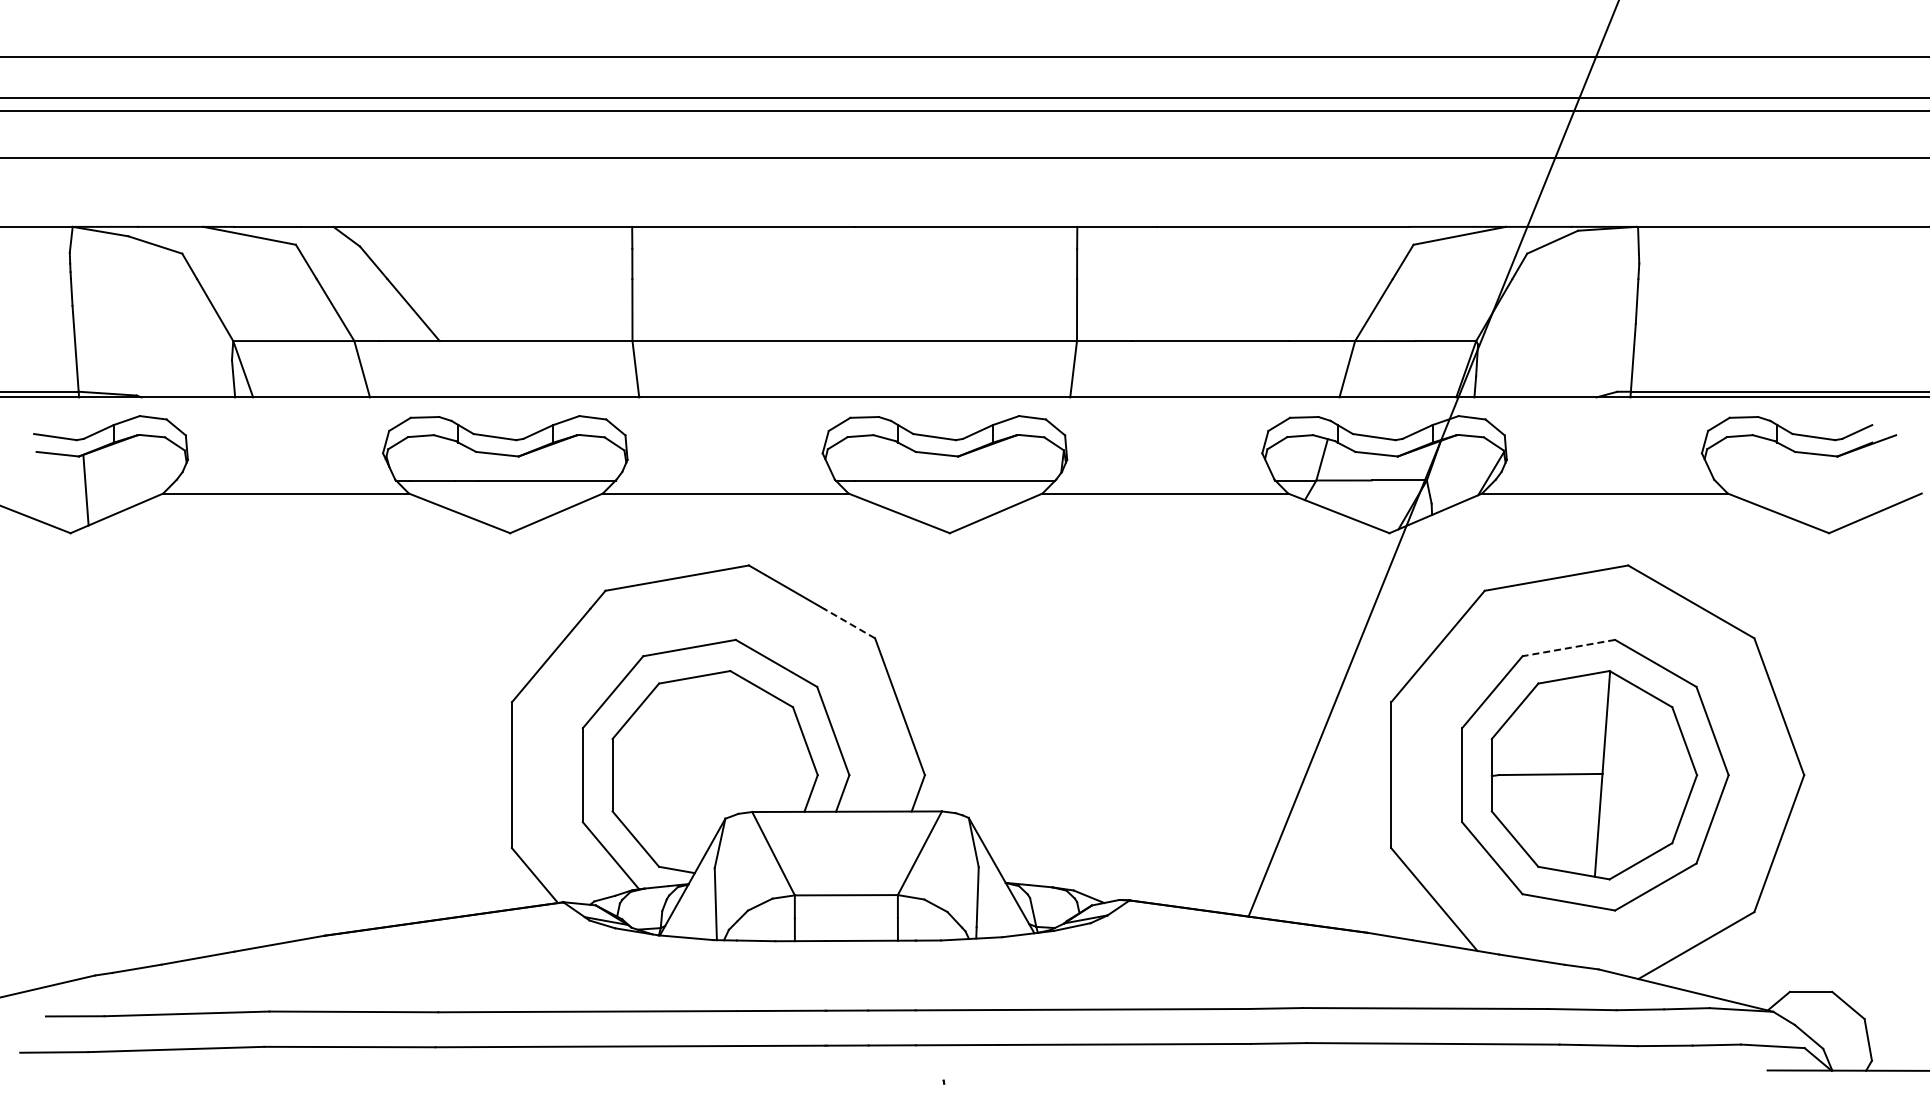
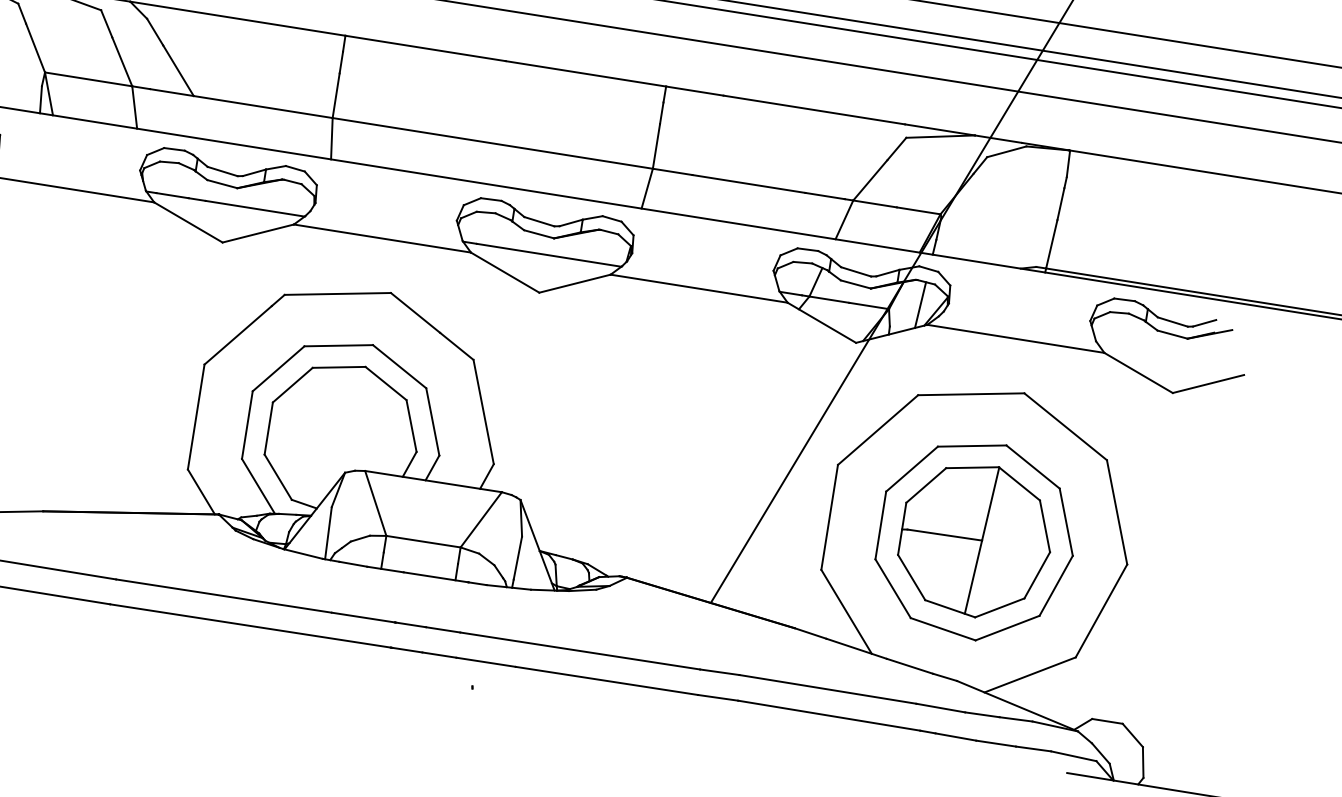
line: (1468, 468) -> (920, 305), added
line: (849, 623) -> (456, 346), dashed -> solid
line: (1568, 648) -> (971, 446), dashed -> solid

